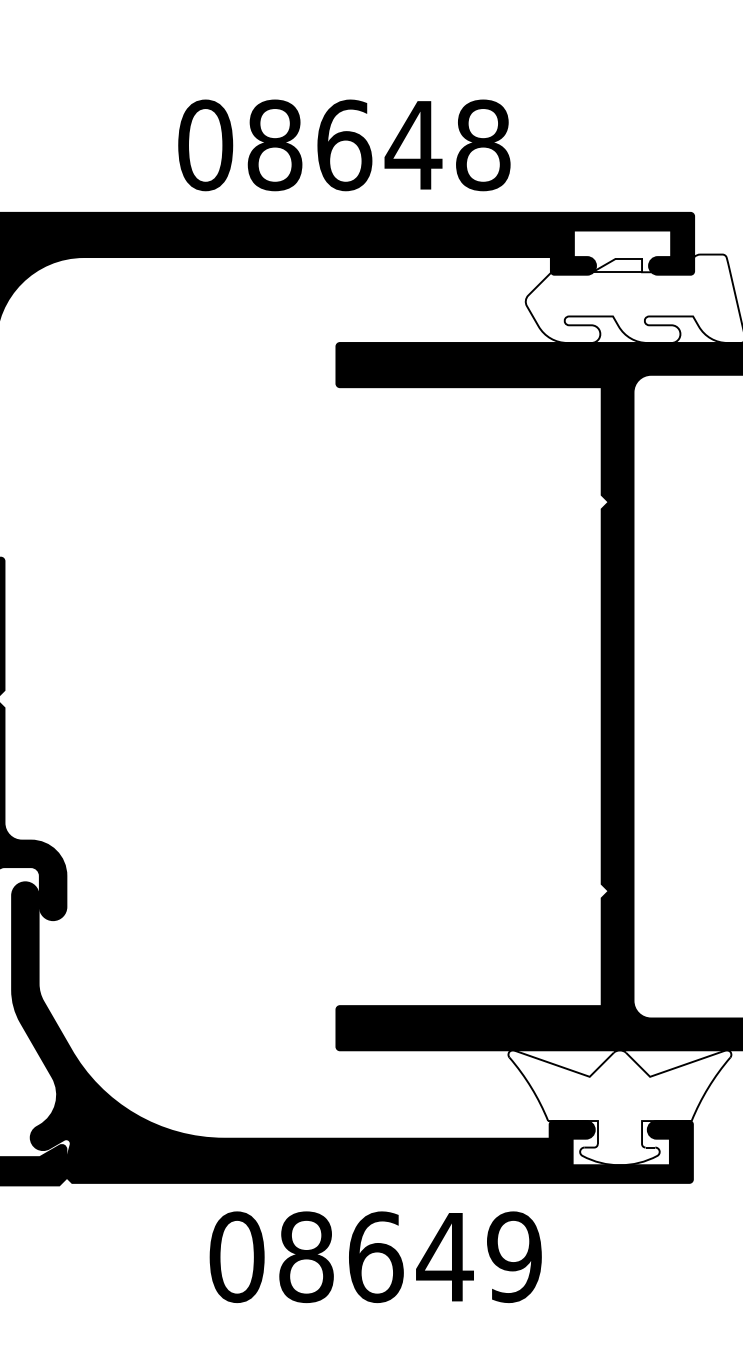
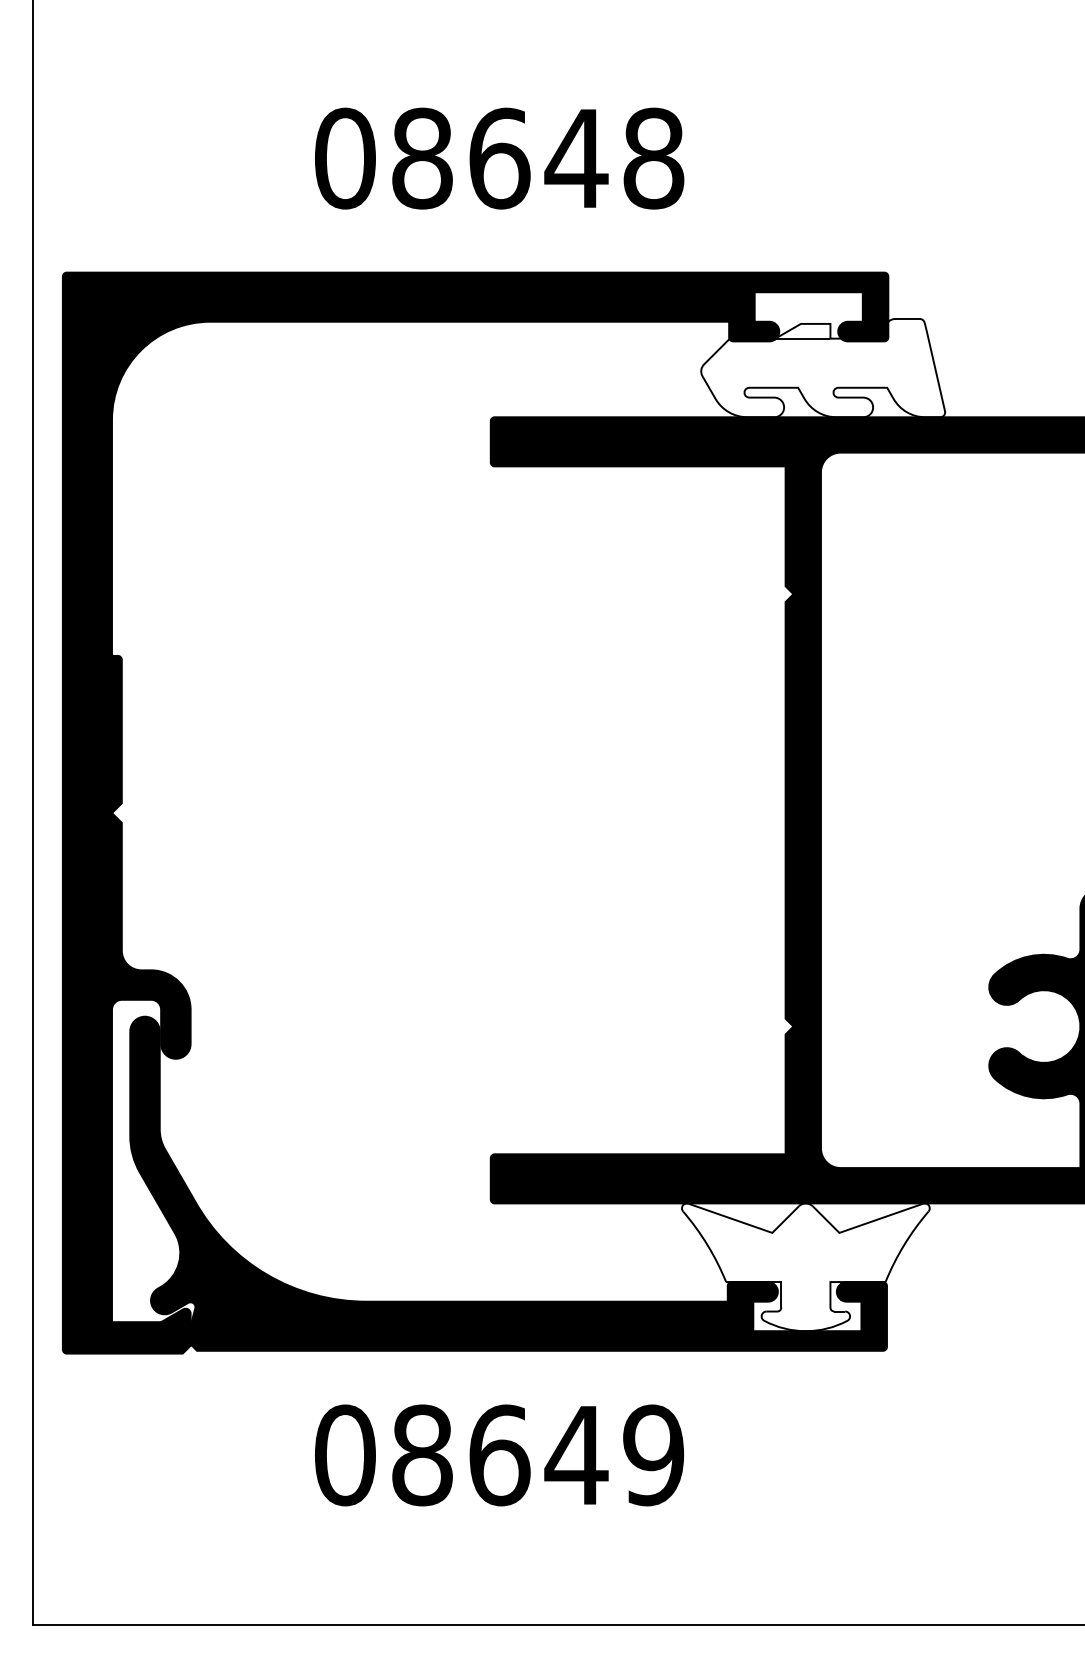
text: (344, 145) -> (499, 158), moved
text: (375, 1257) -> (499, 1455), moved

